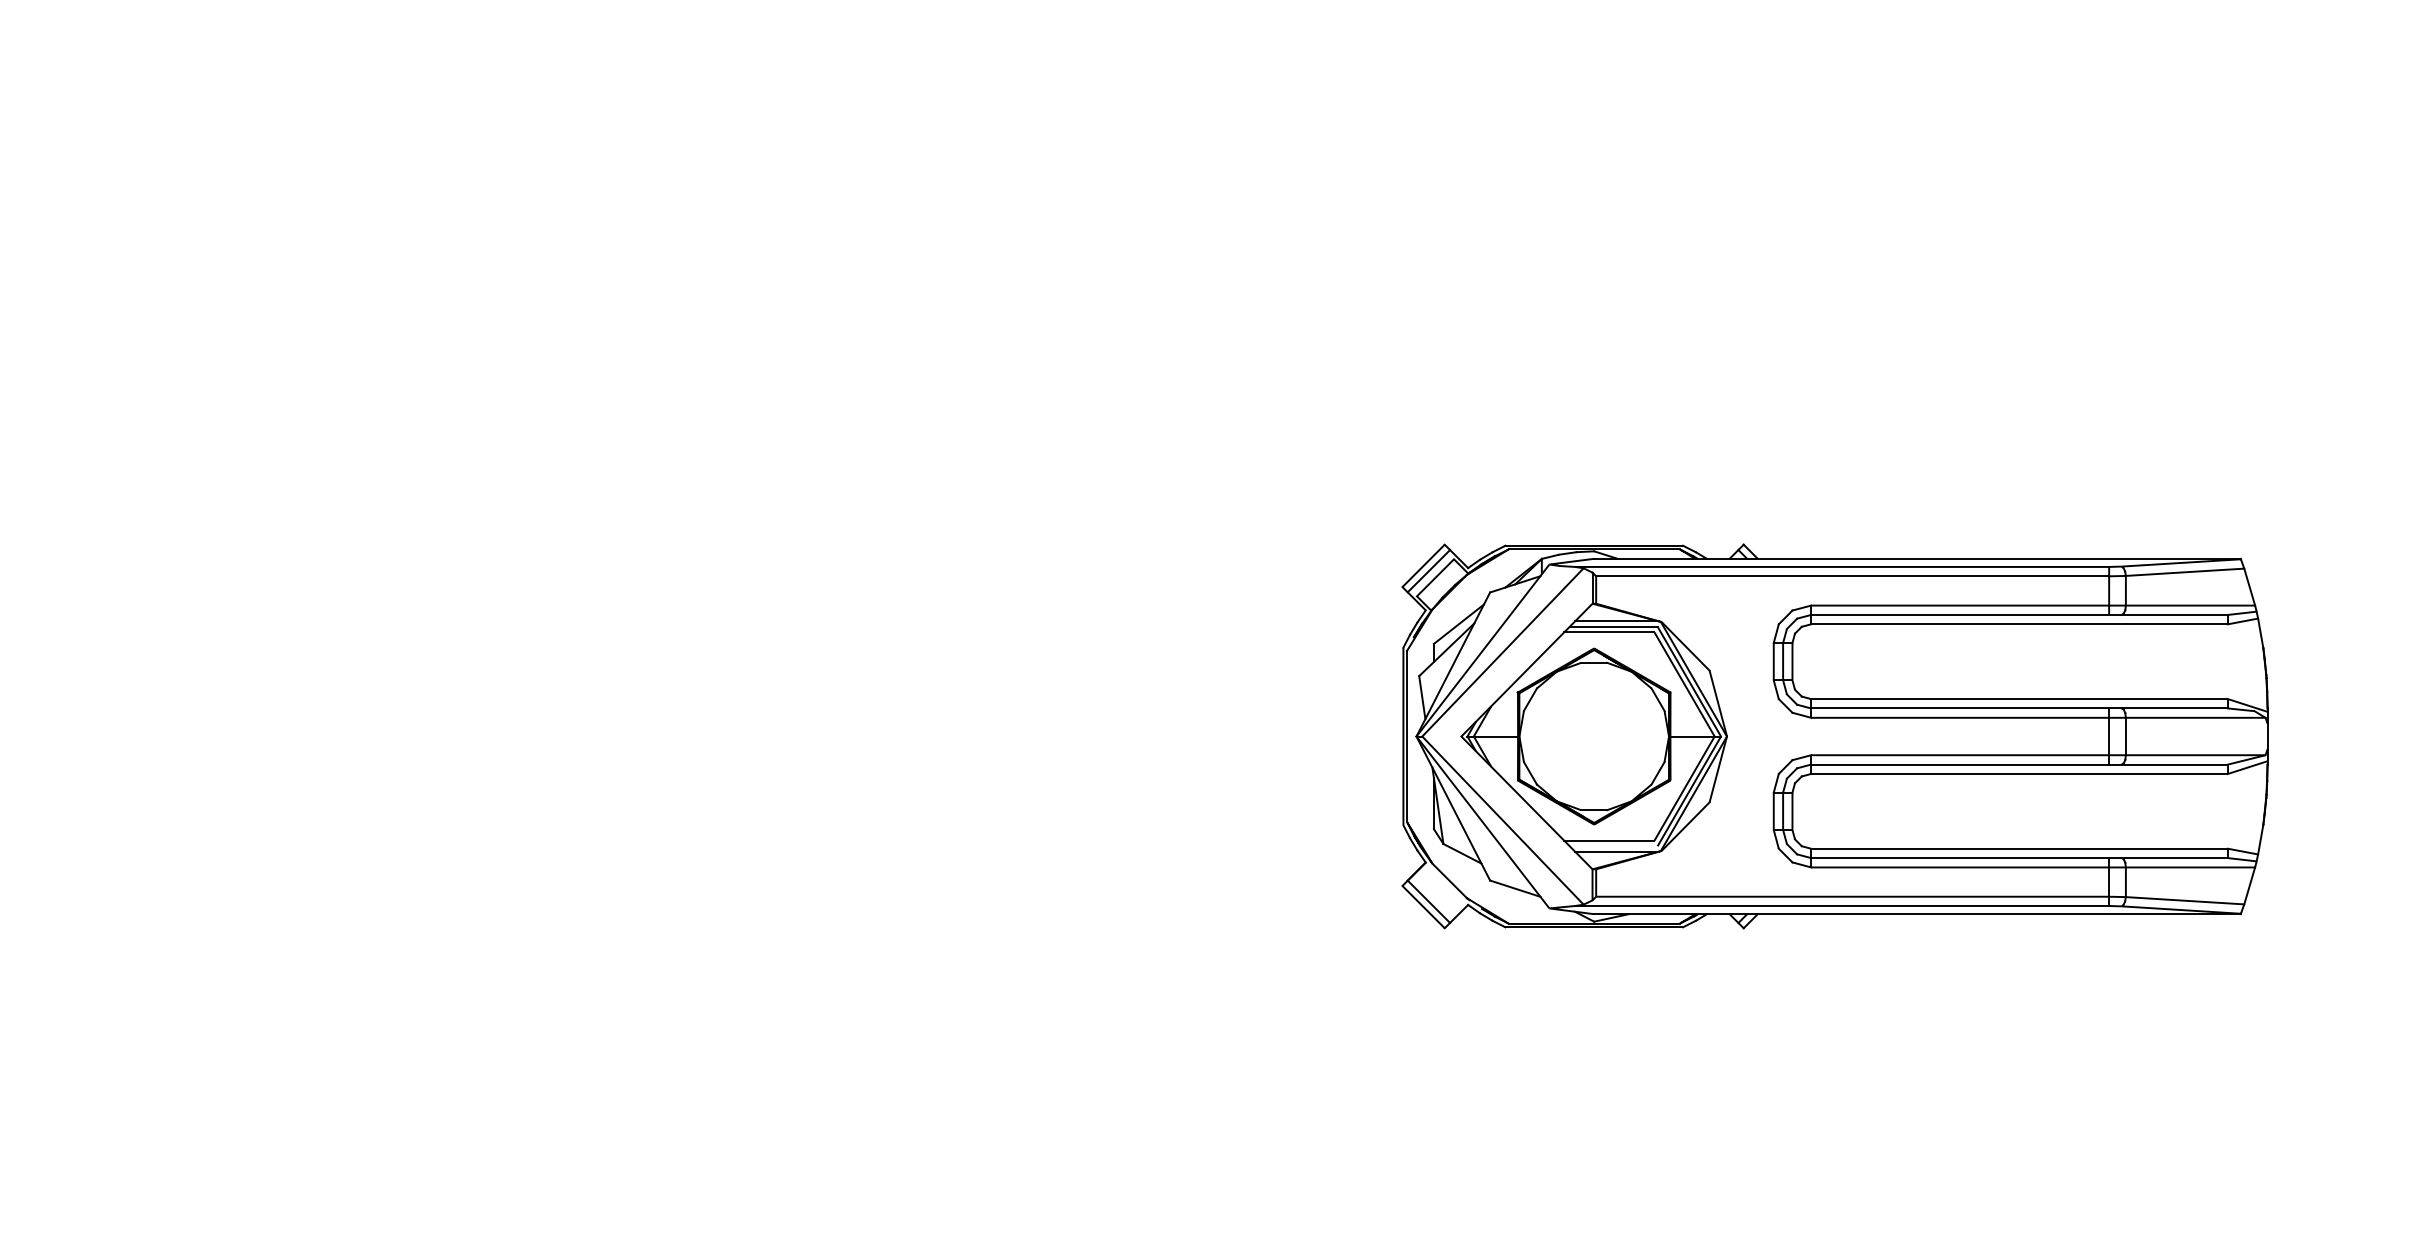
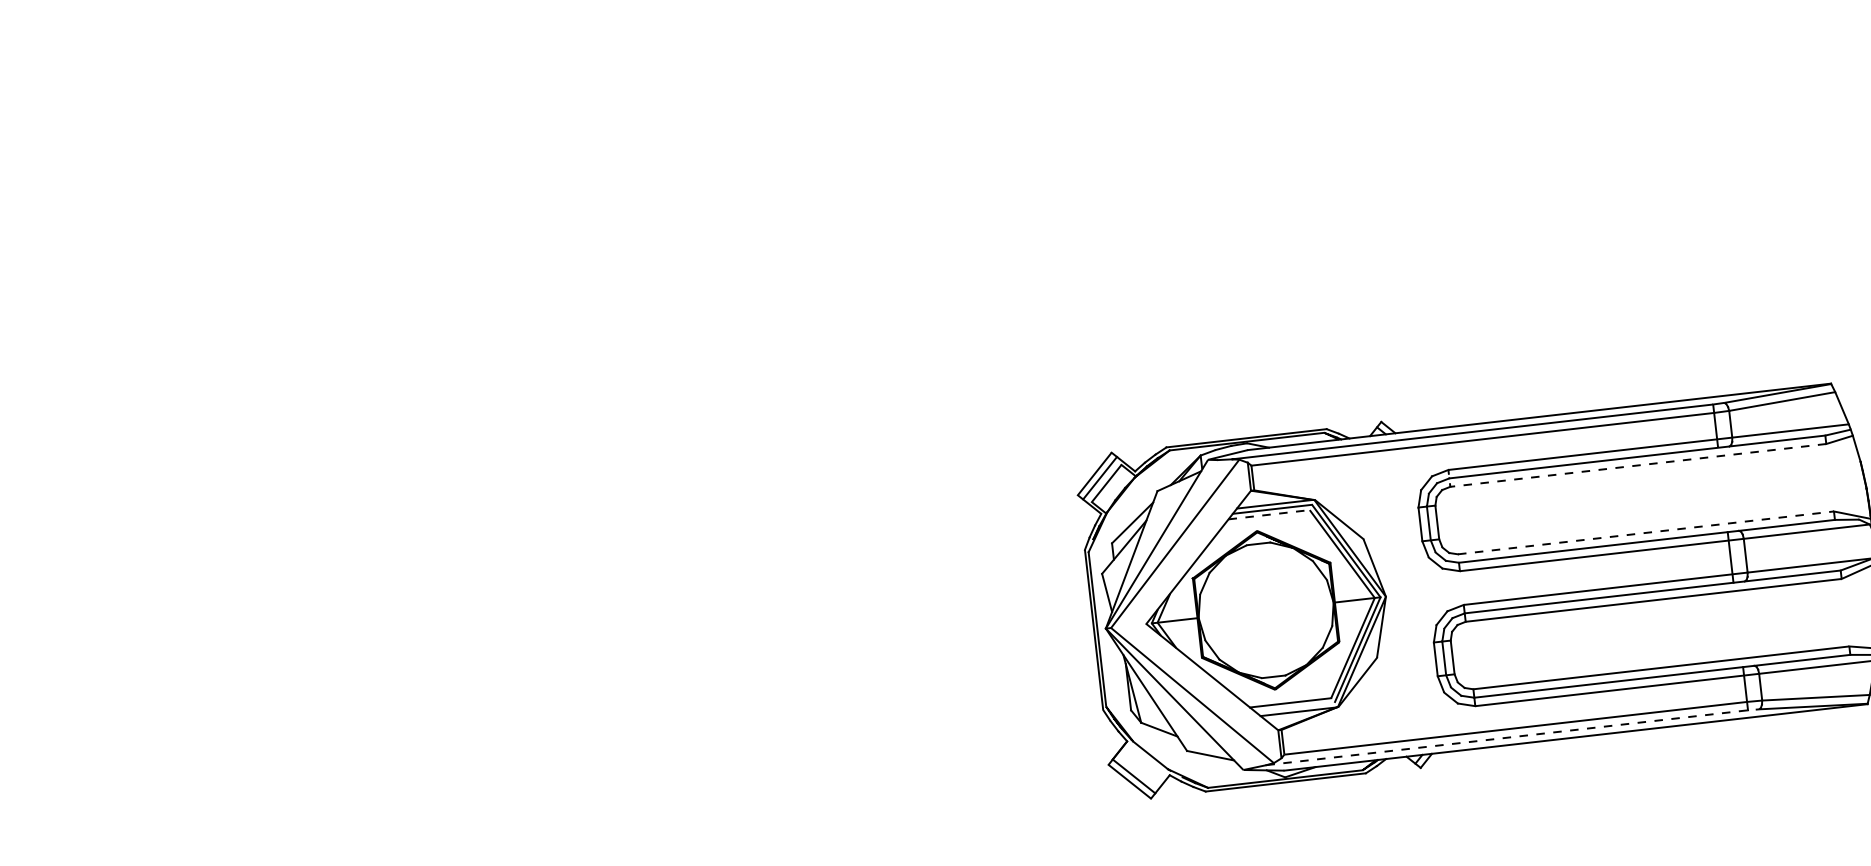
line: (2009, 624) -> (1629, 466), solid -> dashed
line: (1609, 632) -> (1269, 514), solid -> dashed
line: (2010, 699) -> (1637, 534), solid -> dashed
line: (1849, 905) -> (1513, 736), solid -> dashed

